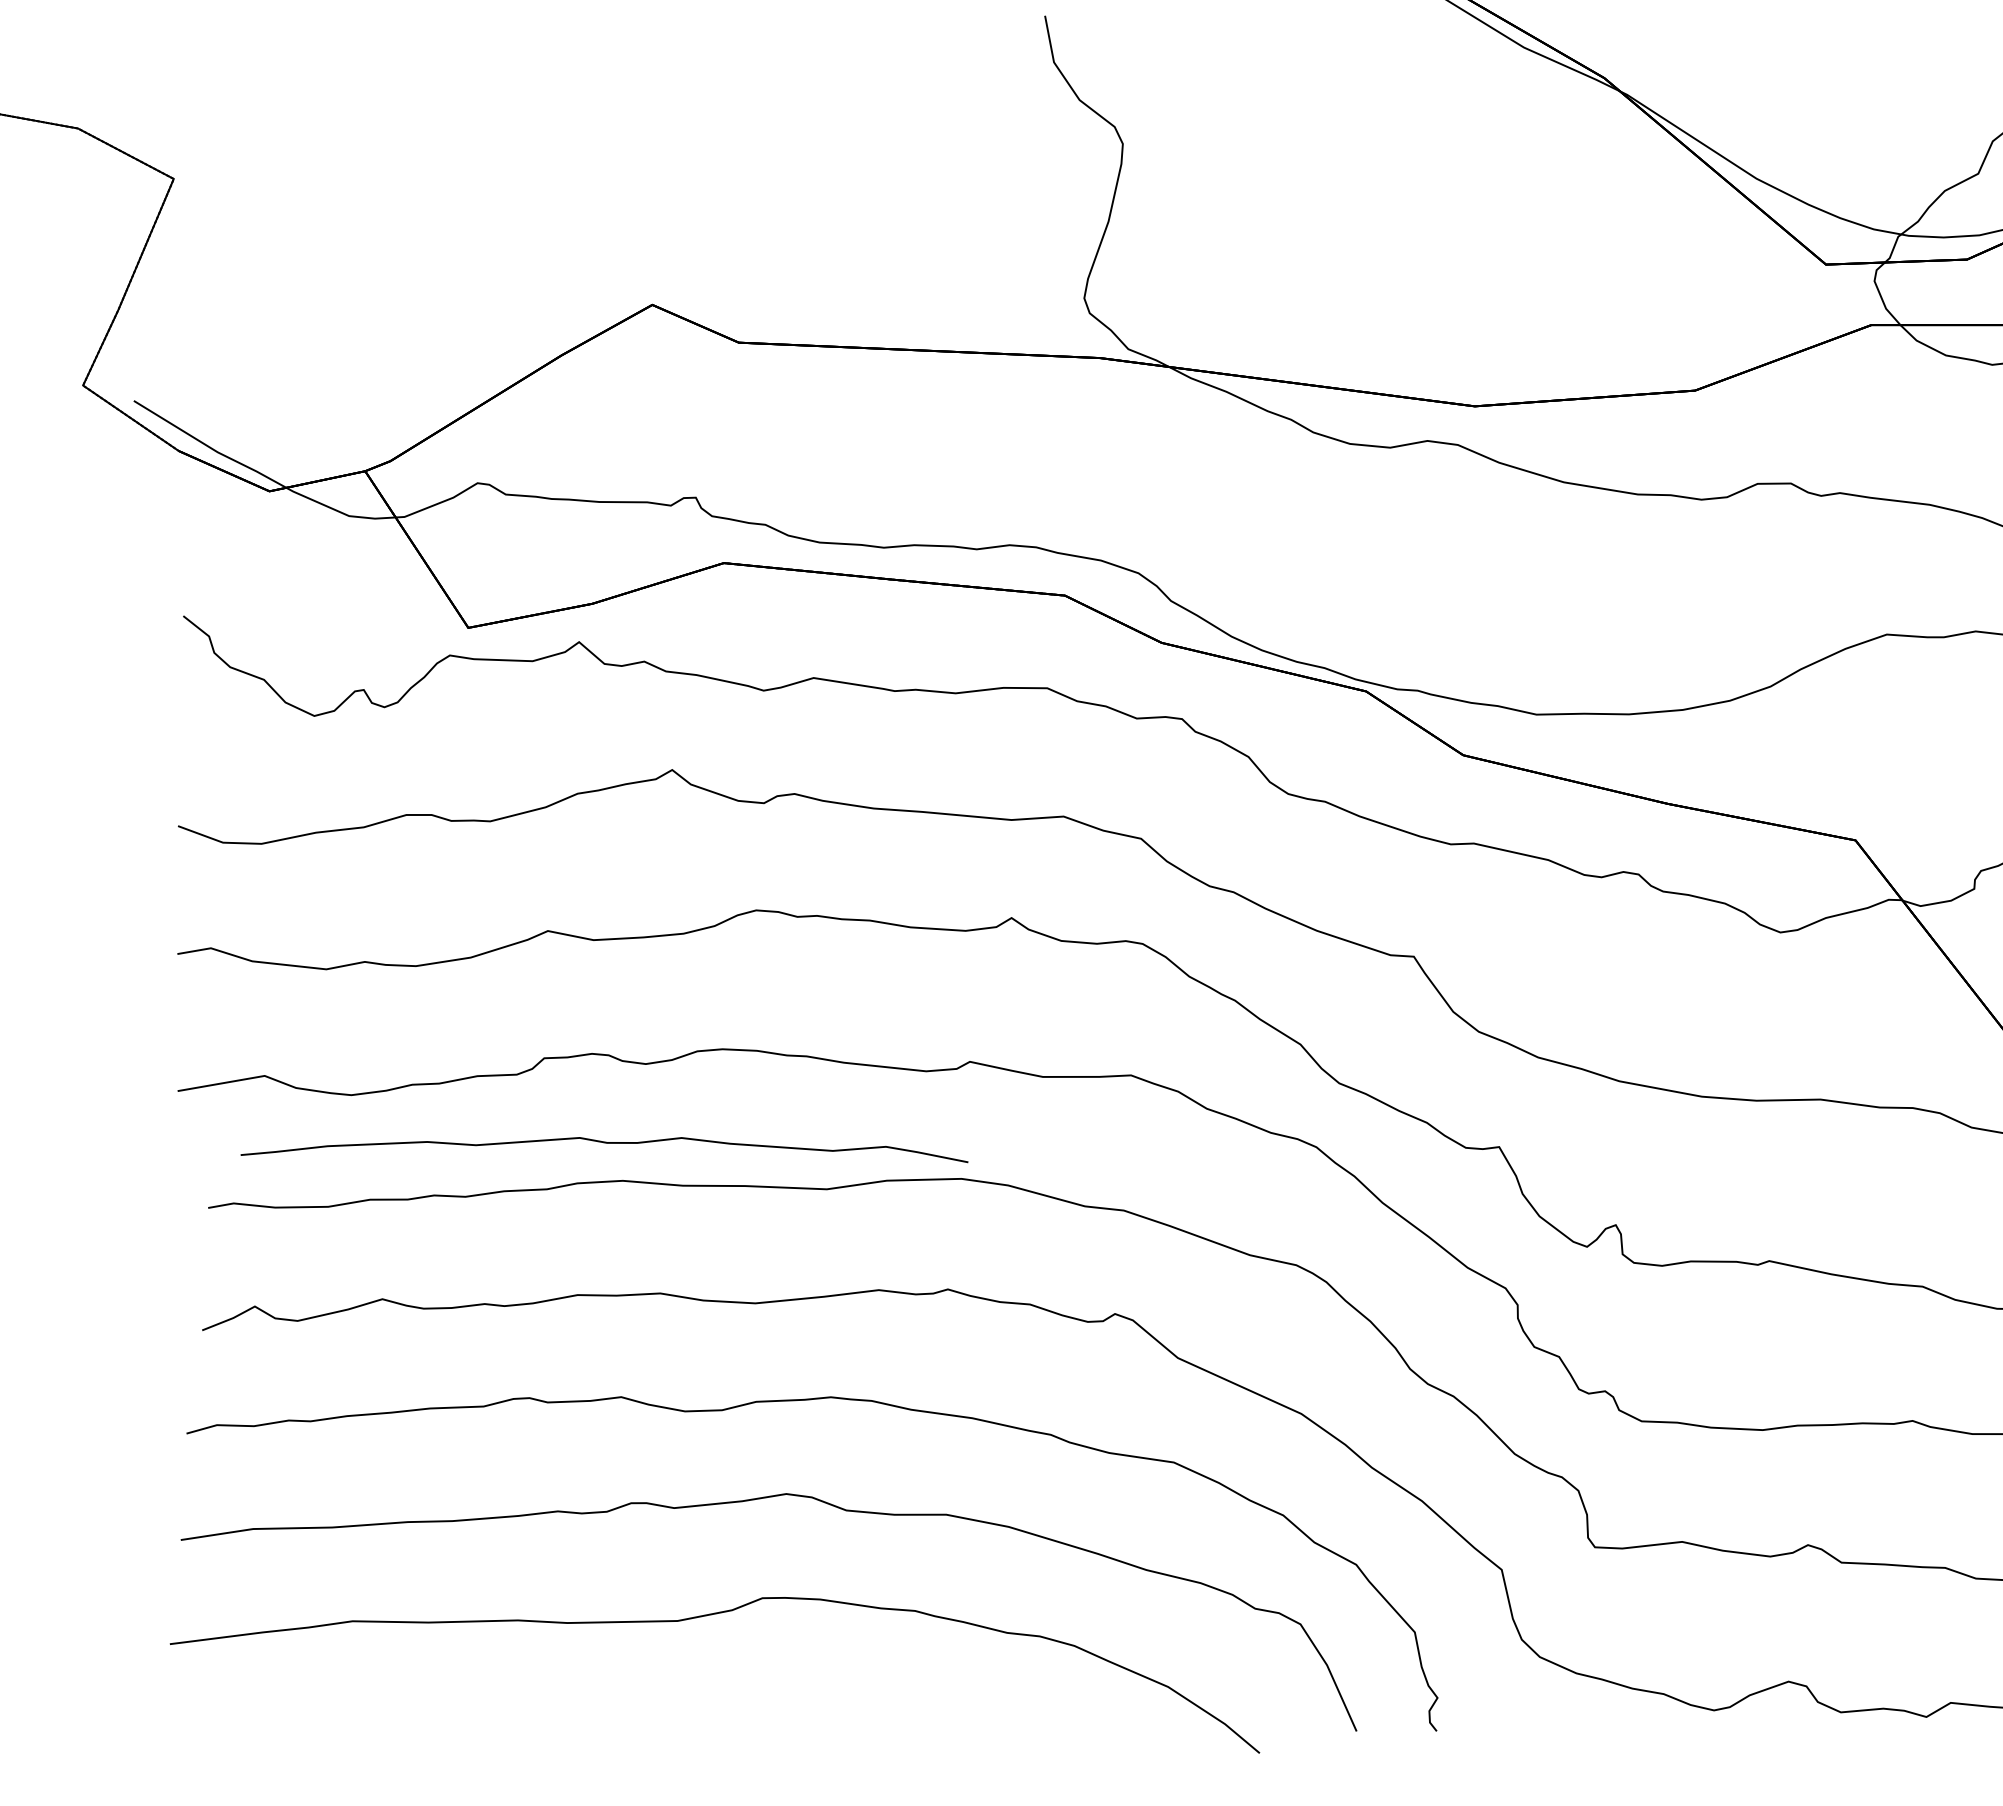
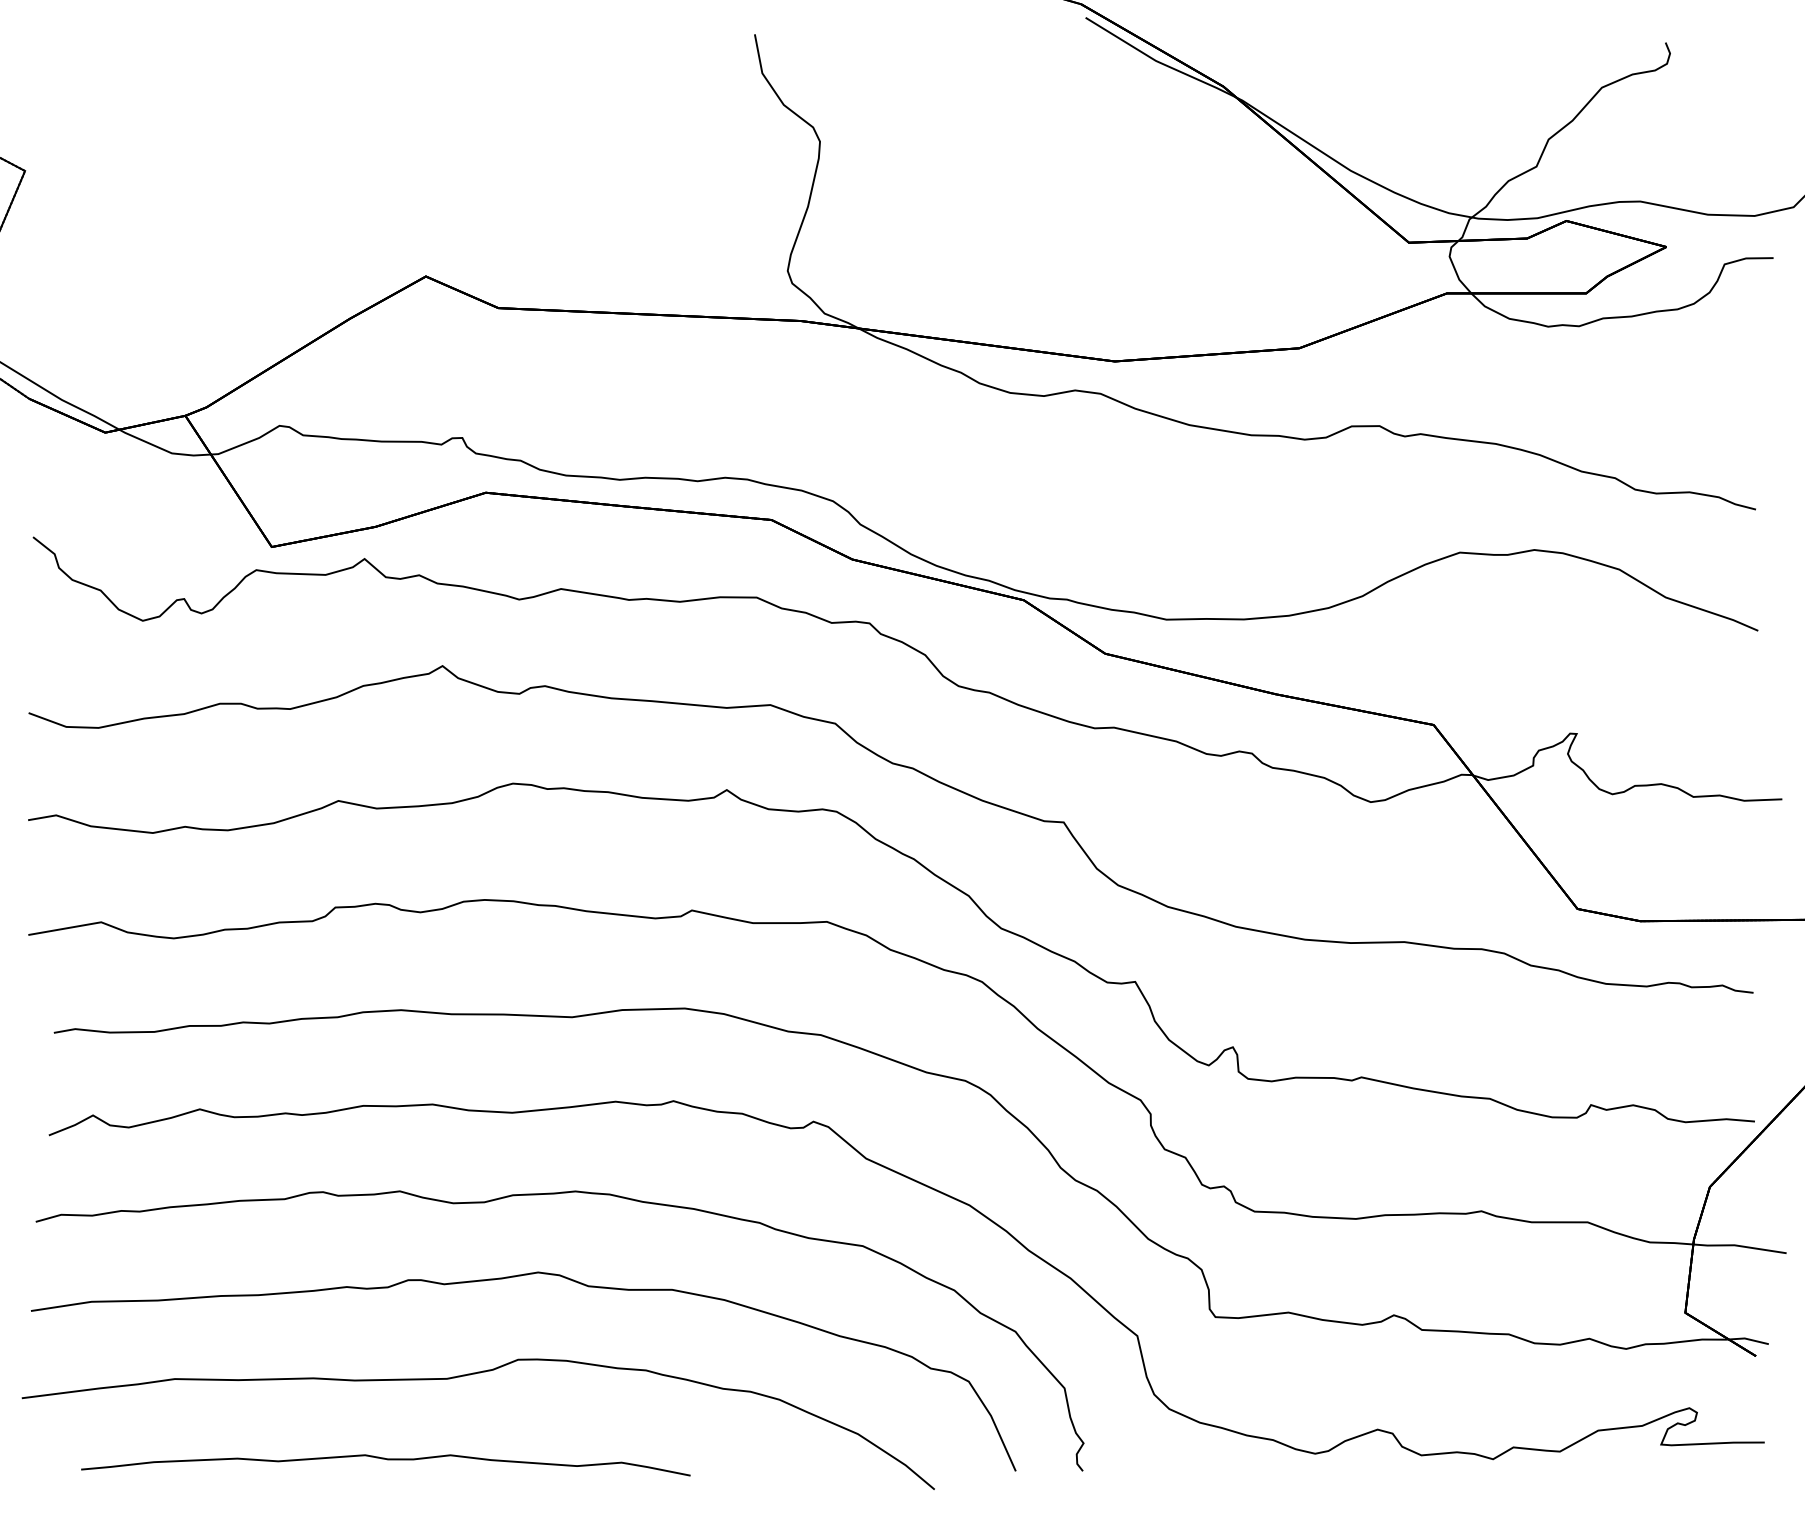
part: (604, 1150) -> (385, 1465), moved

